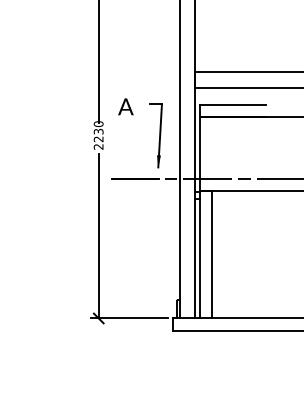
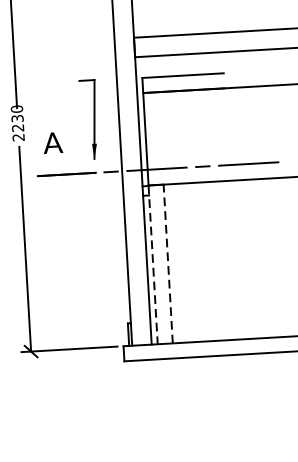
text: (125, 106) -> (52, 142), moved
line: (200, 254) -> (153, 264), solid -> dashed
line: (212, 254) -> (168, 263), solid -> dashed

